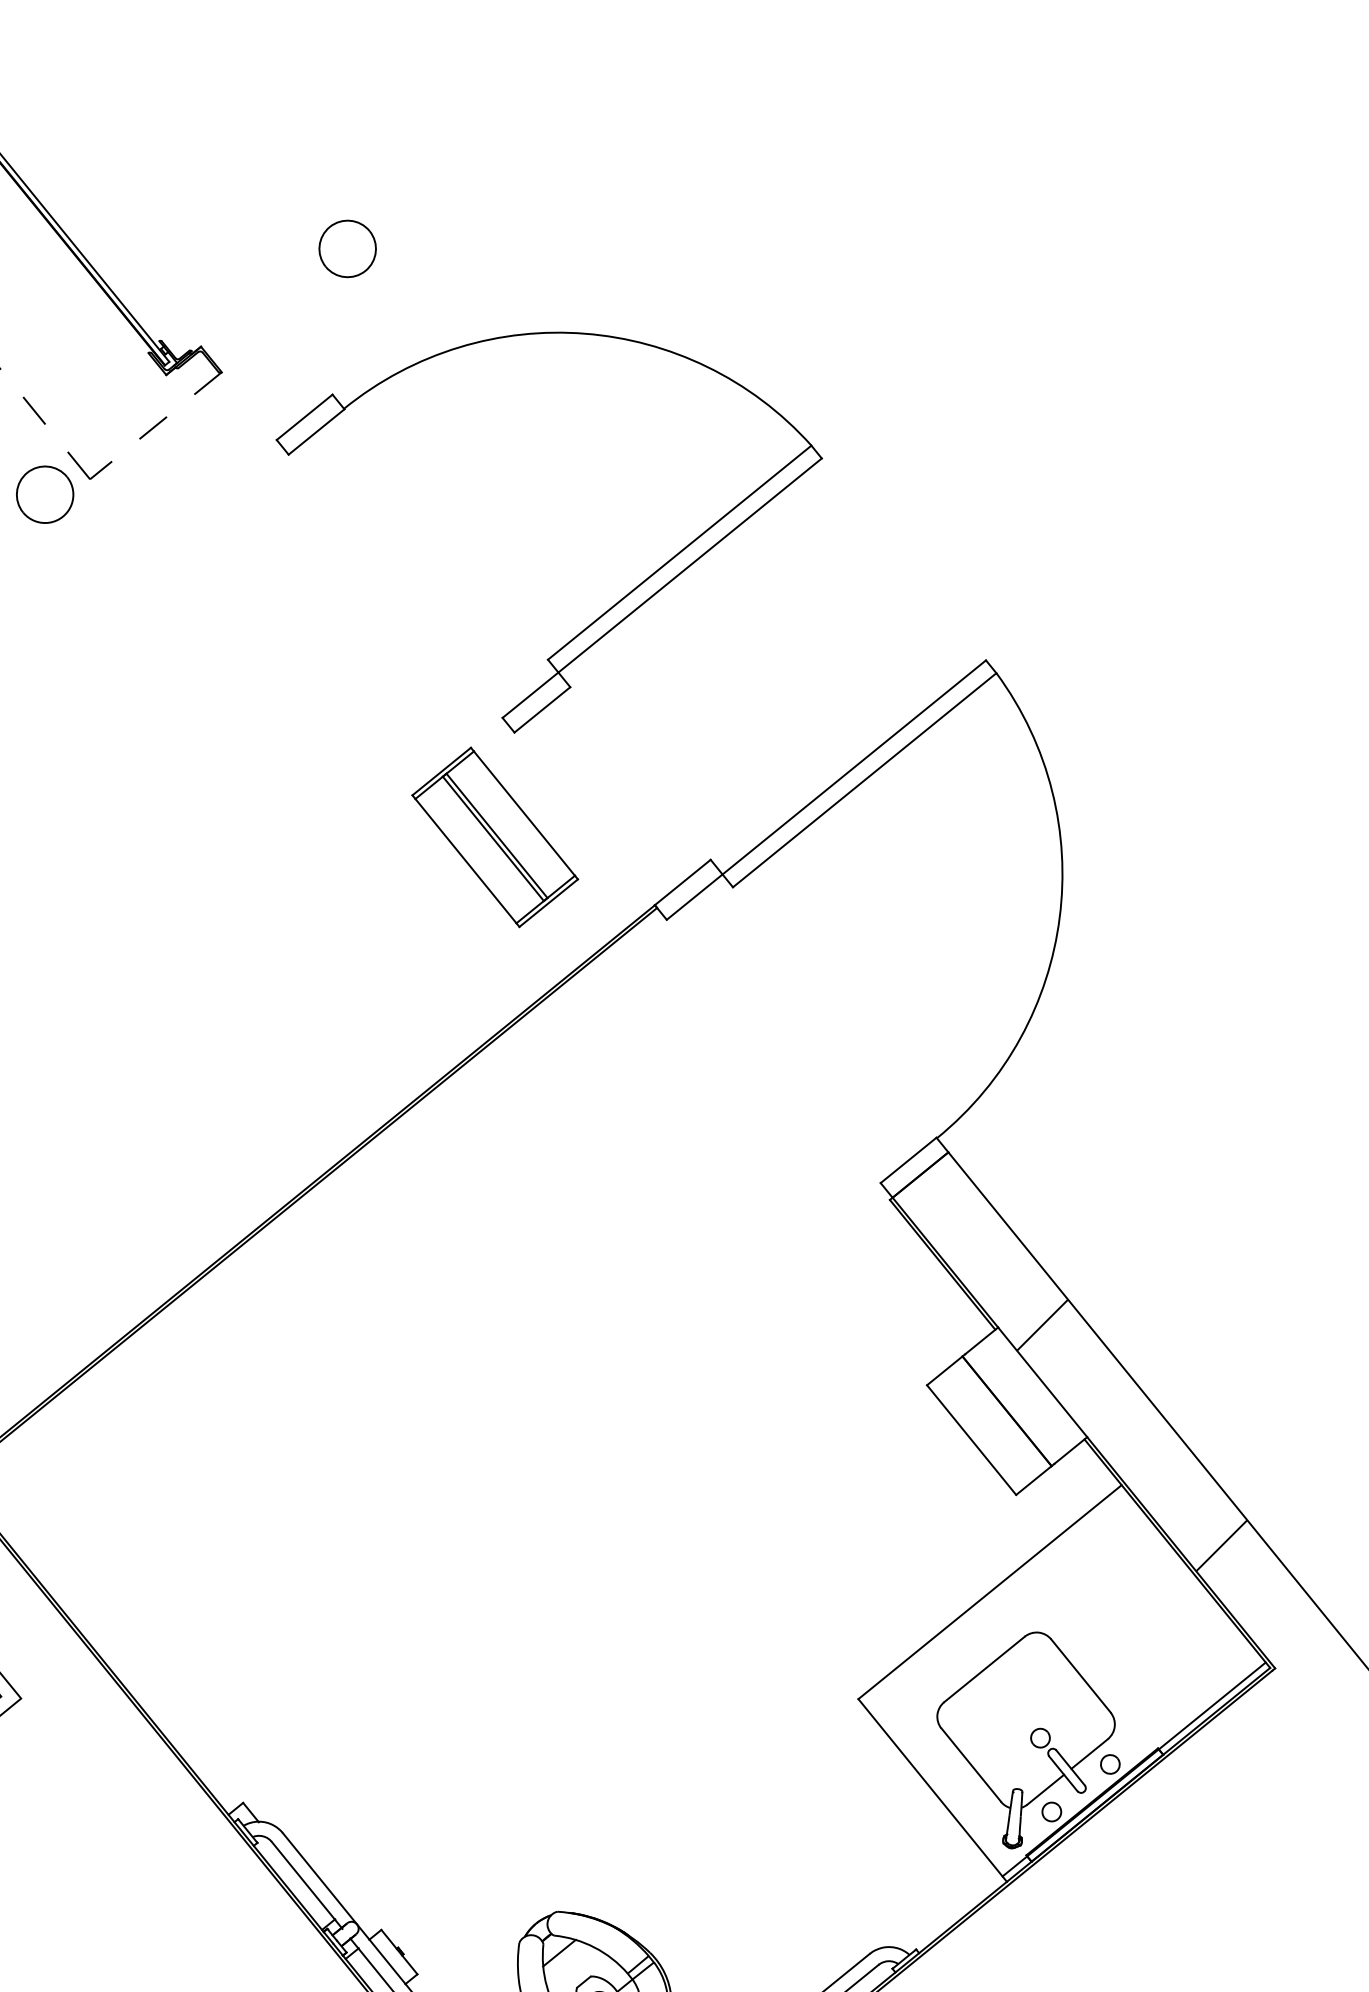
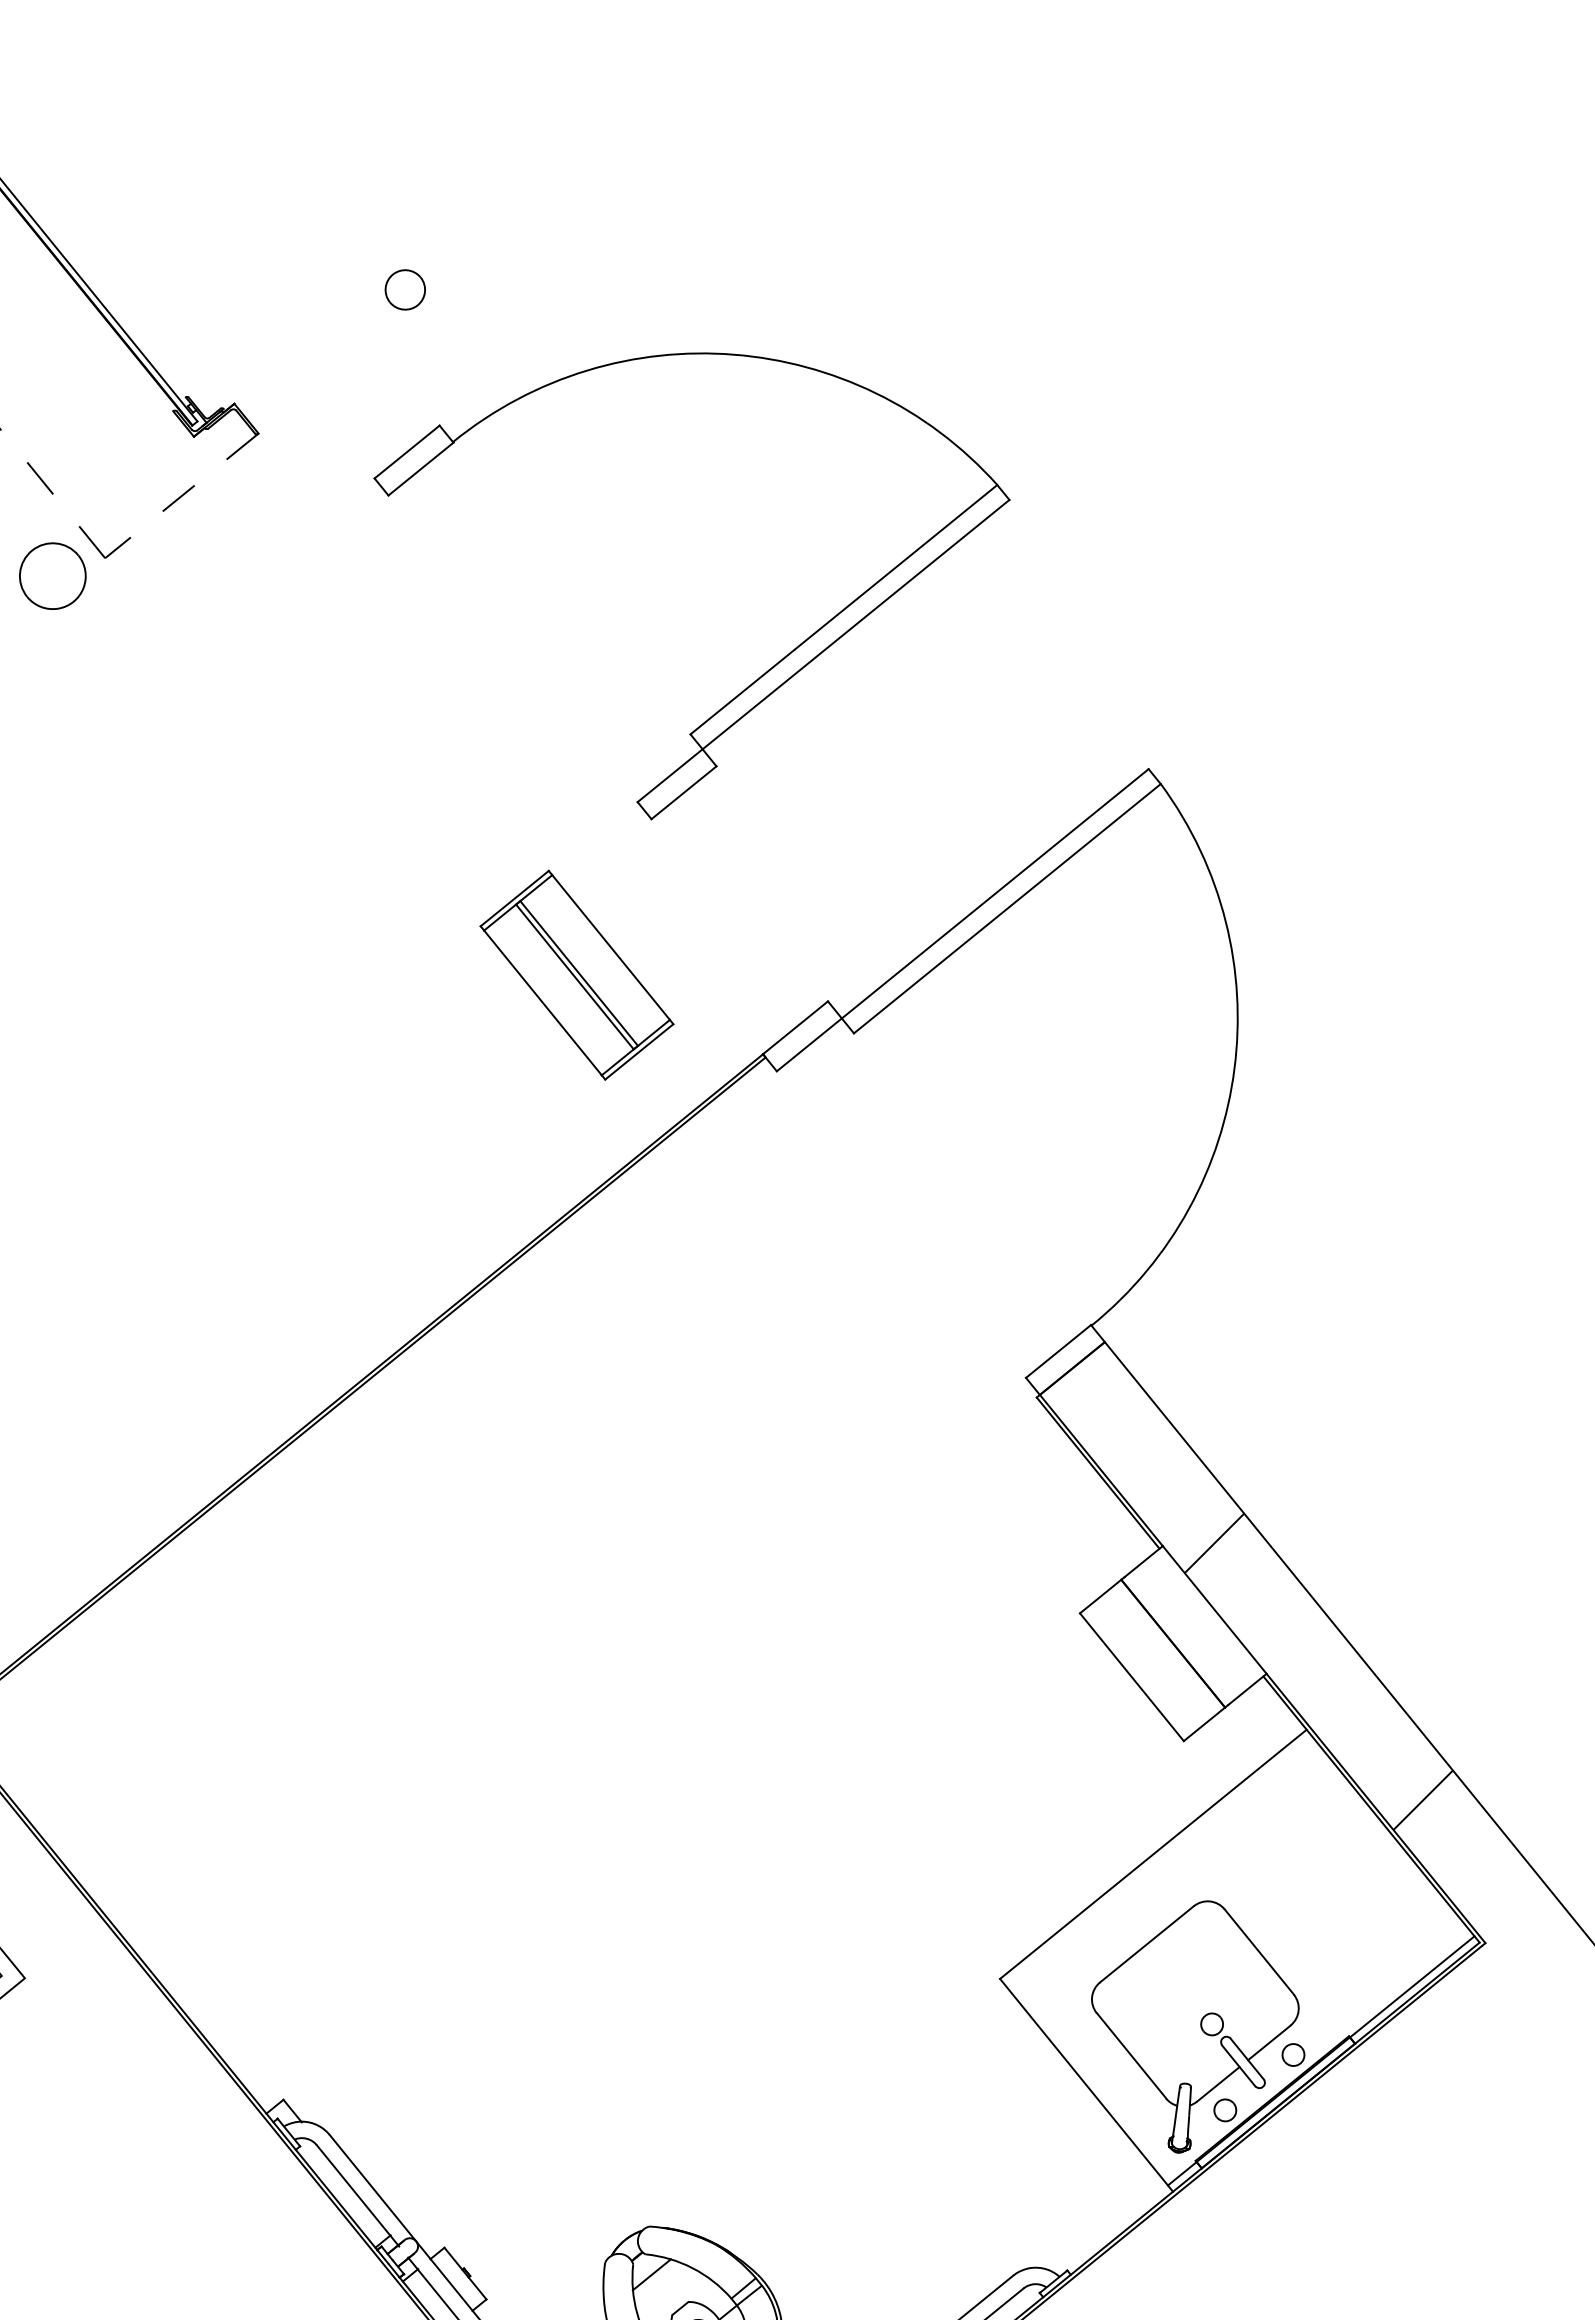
part: (347, 248) -> (405, 289), size x0.6
part: (610, 607) -> (763, 673), moved

